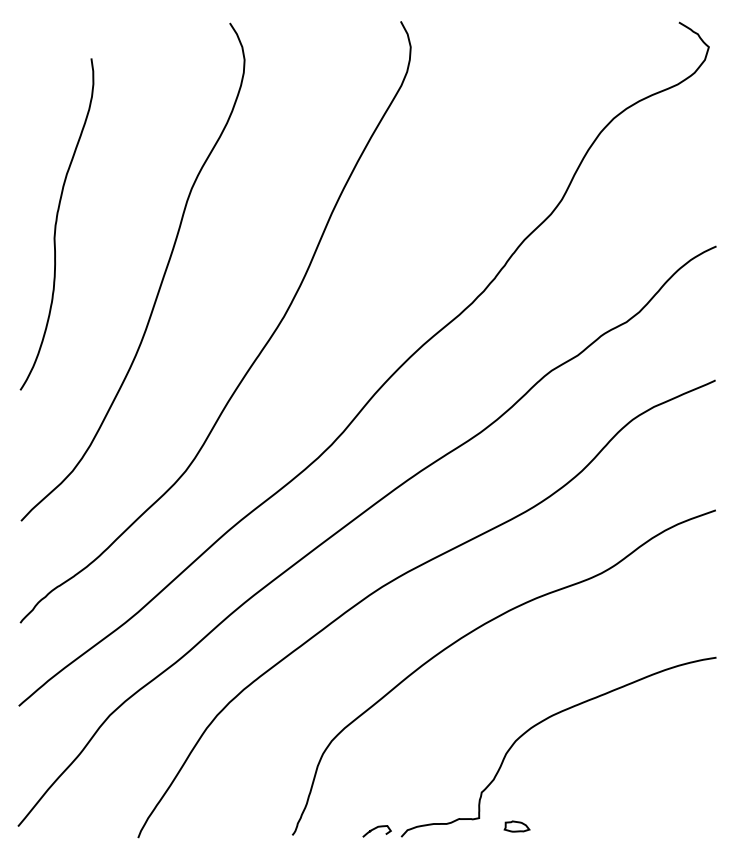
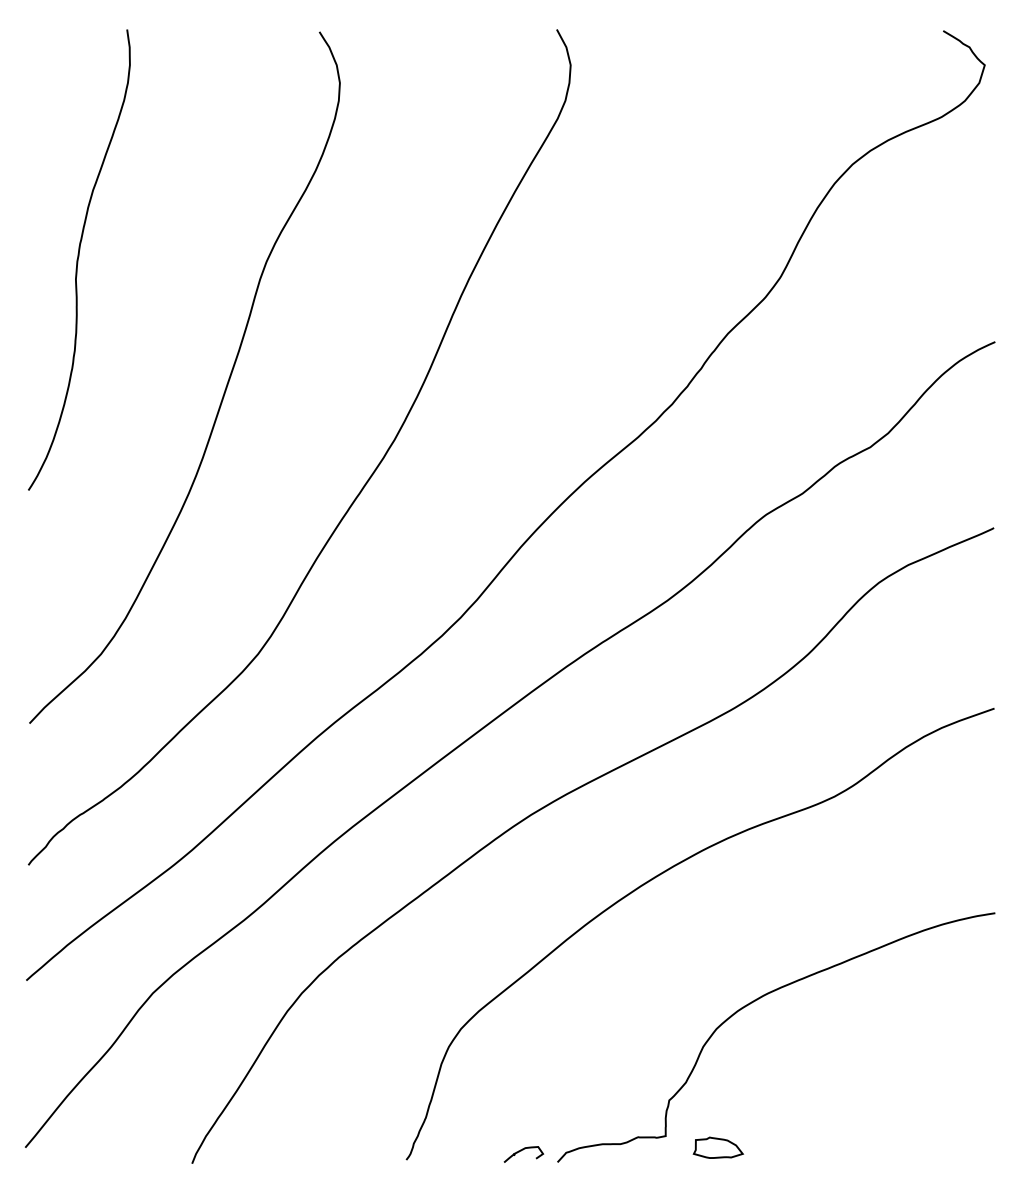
curve: (56, 224) -> (78, 260), moved
part: (516, 826) -> (717, 1147), size x1.43

